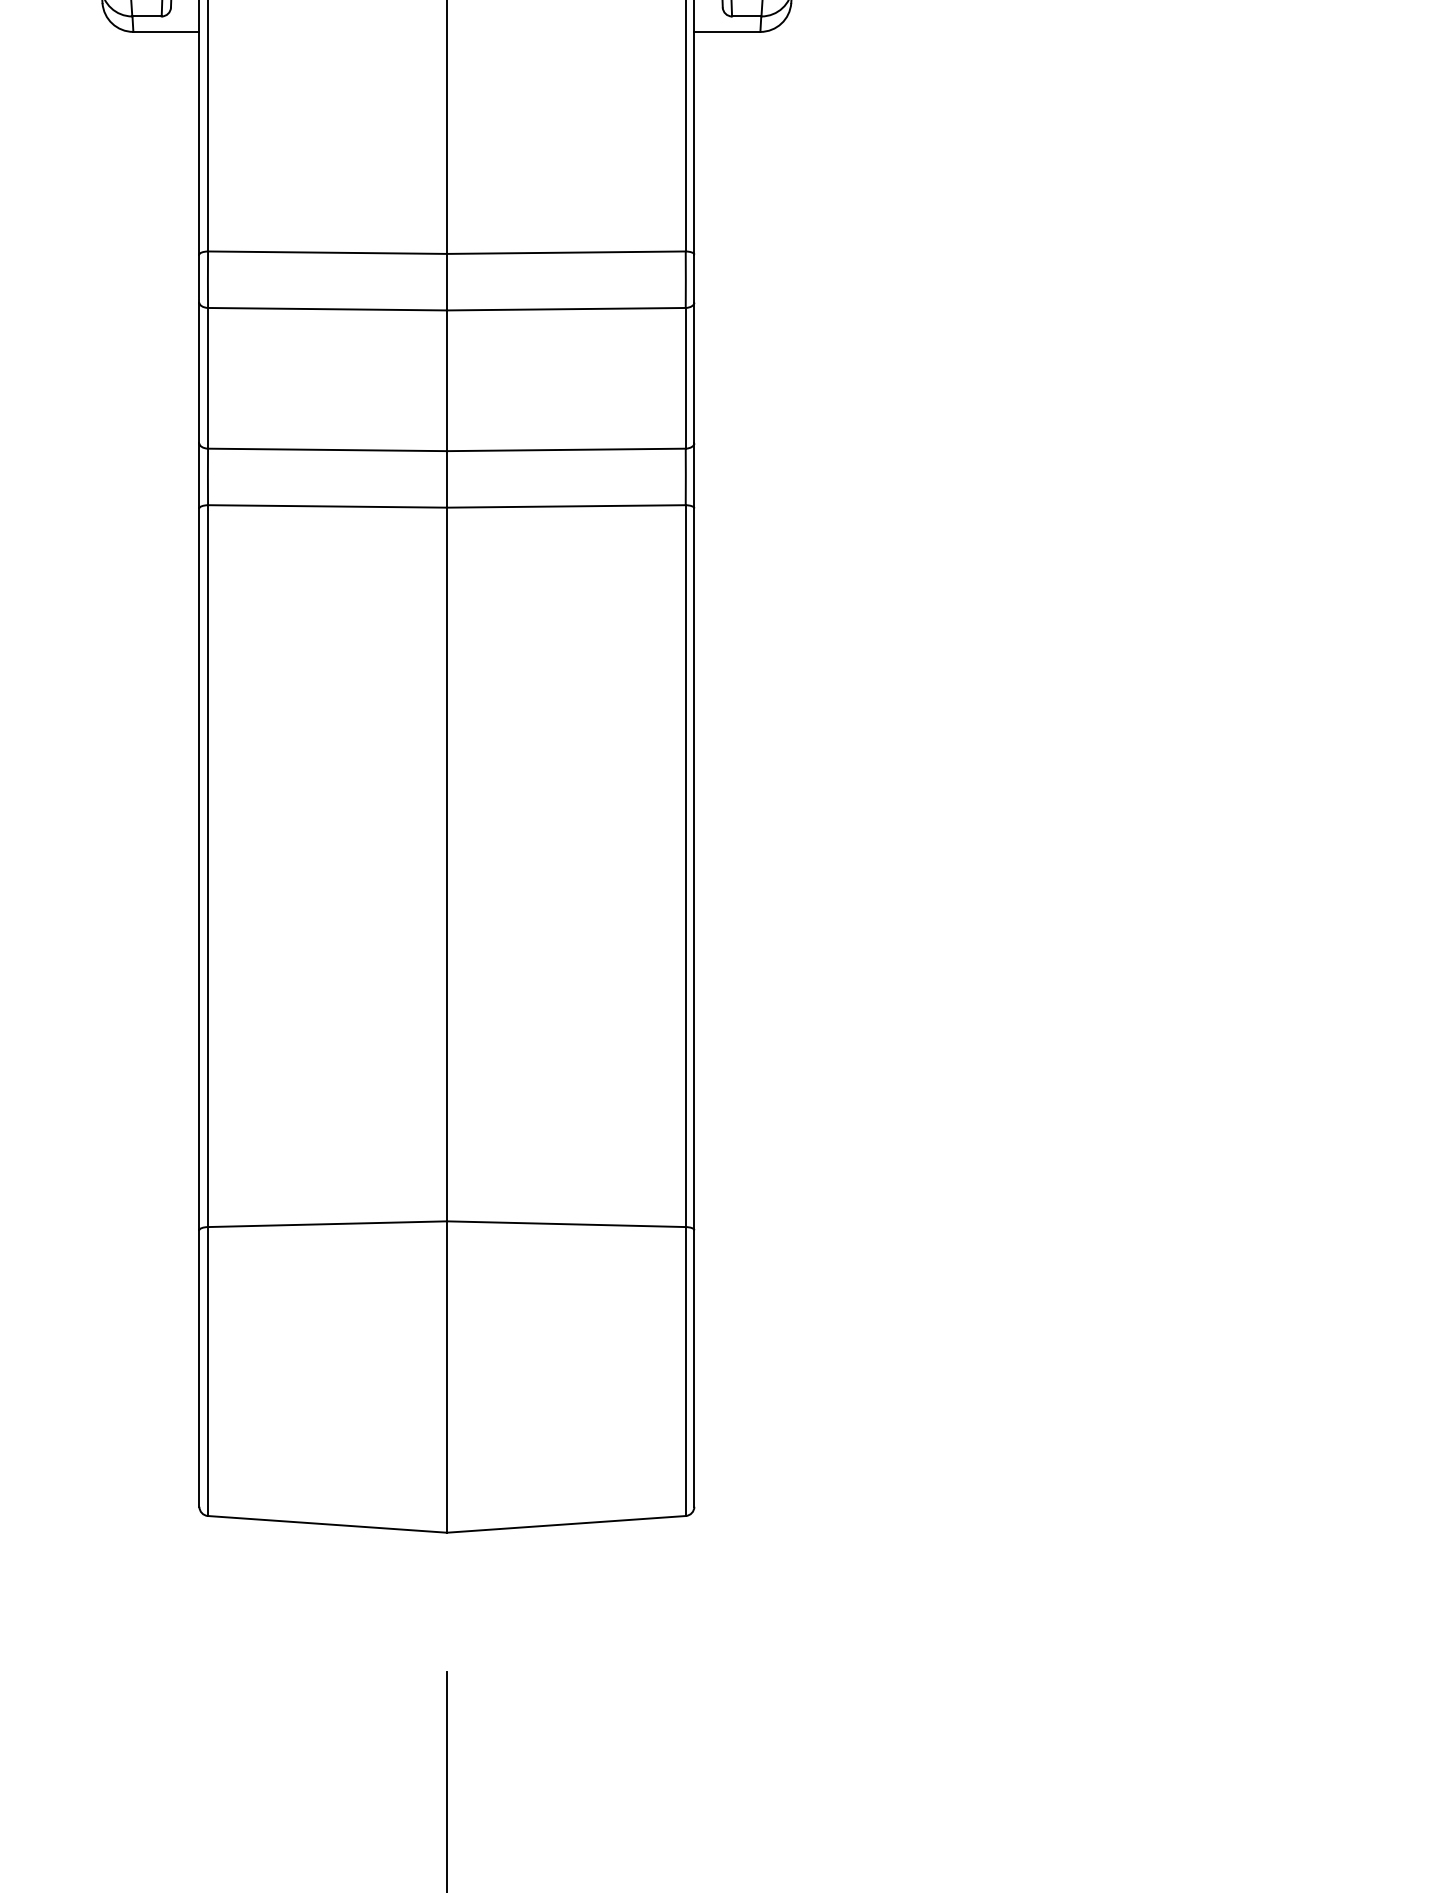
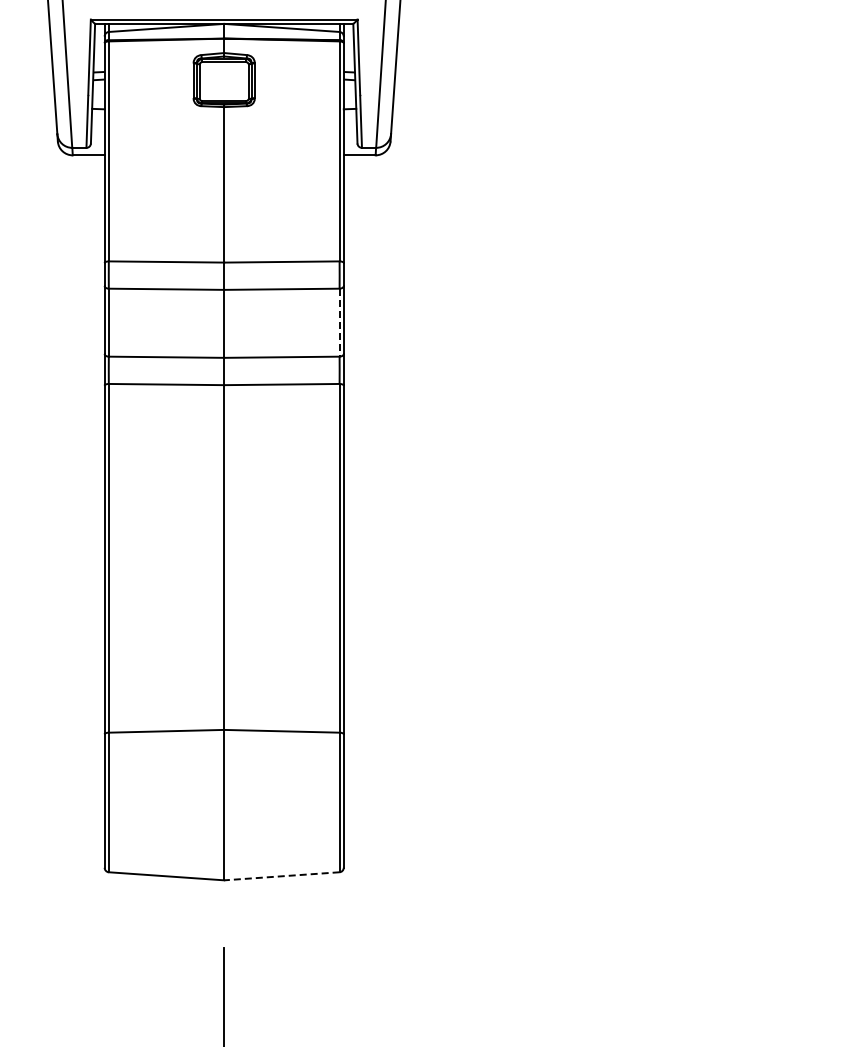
line: (685, 377) -> (339, 322), solid -> dashed
line: (565, 1524) -> (281, 876), solid -> dashed

